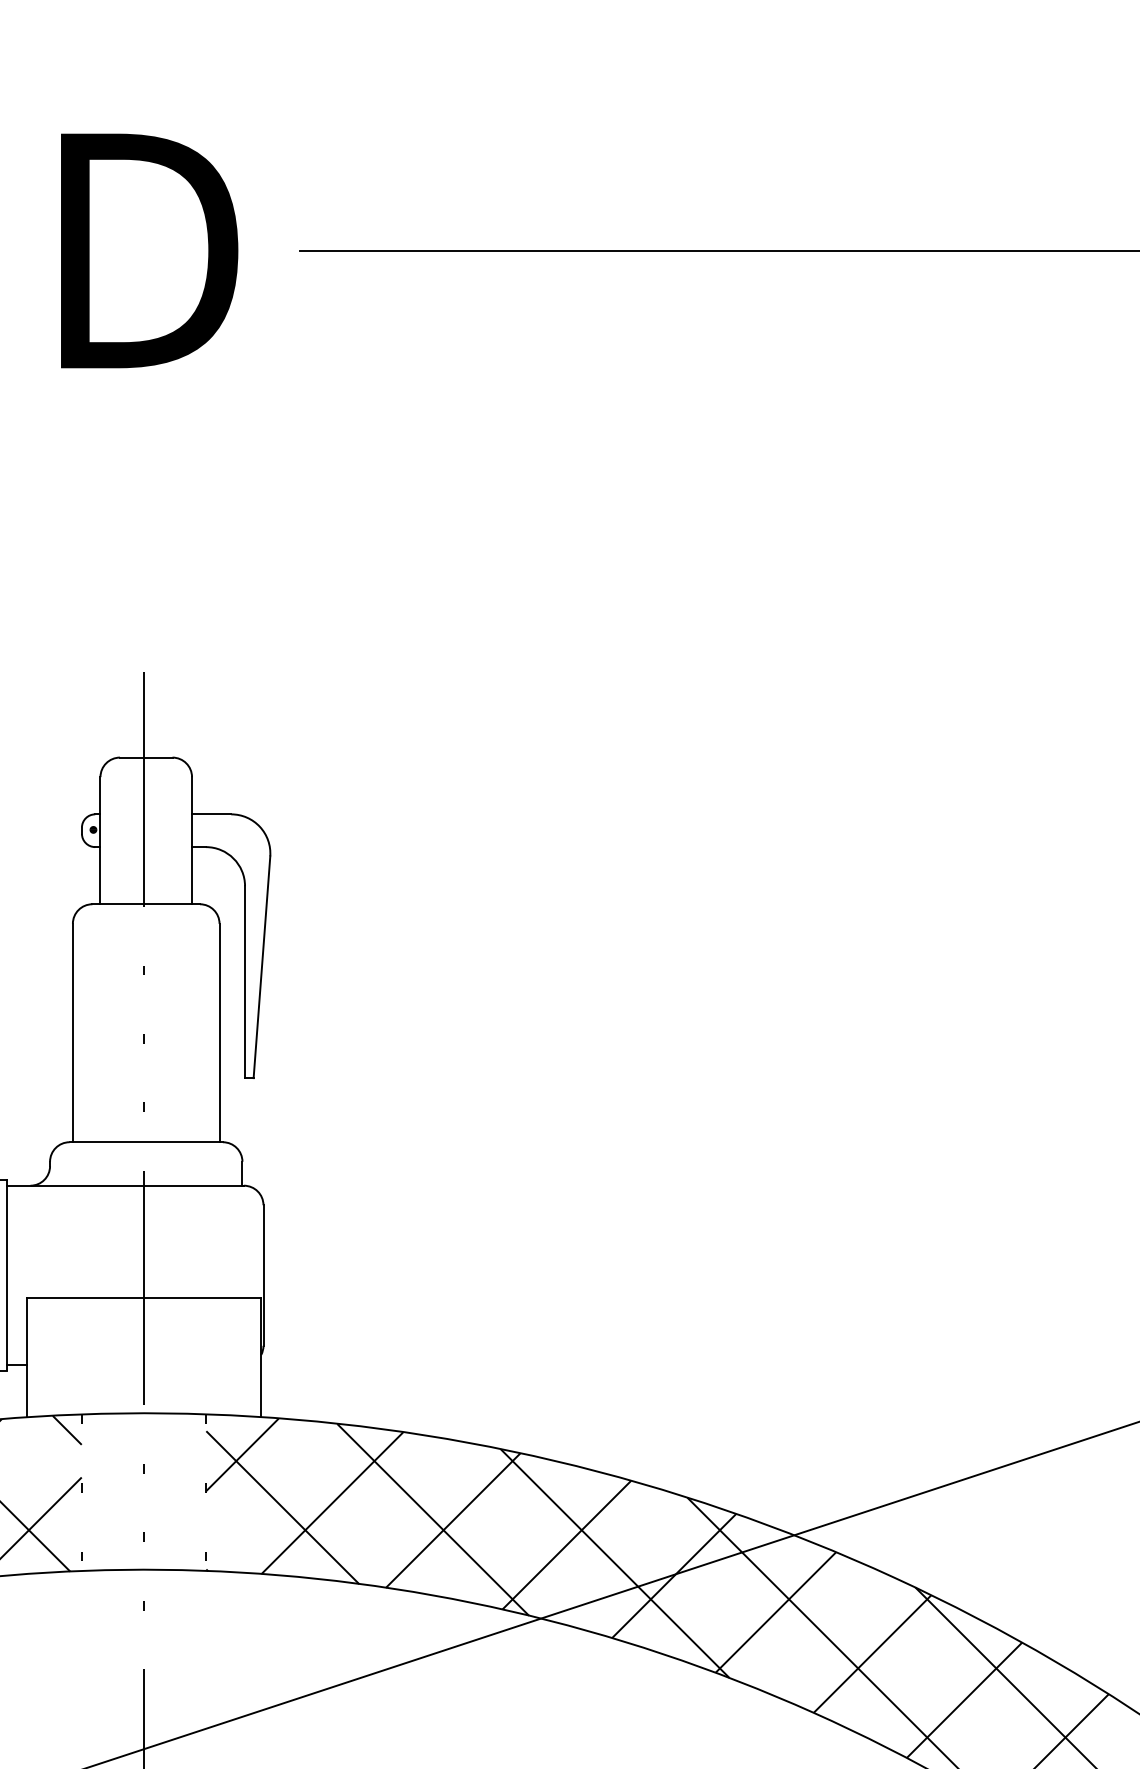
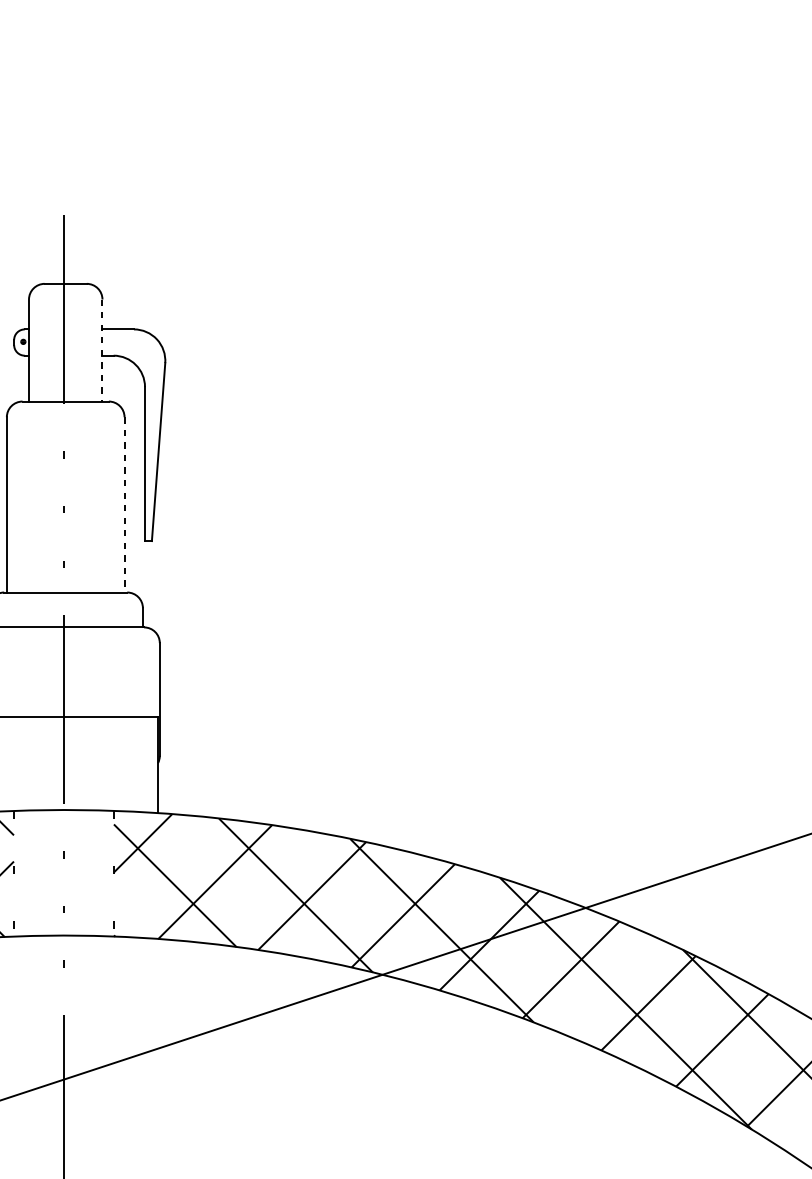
line: (192, 840) -> (102, 350), solid -> dashed
line: (219, 1033) -> (124, 505), solid -> dashed

